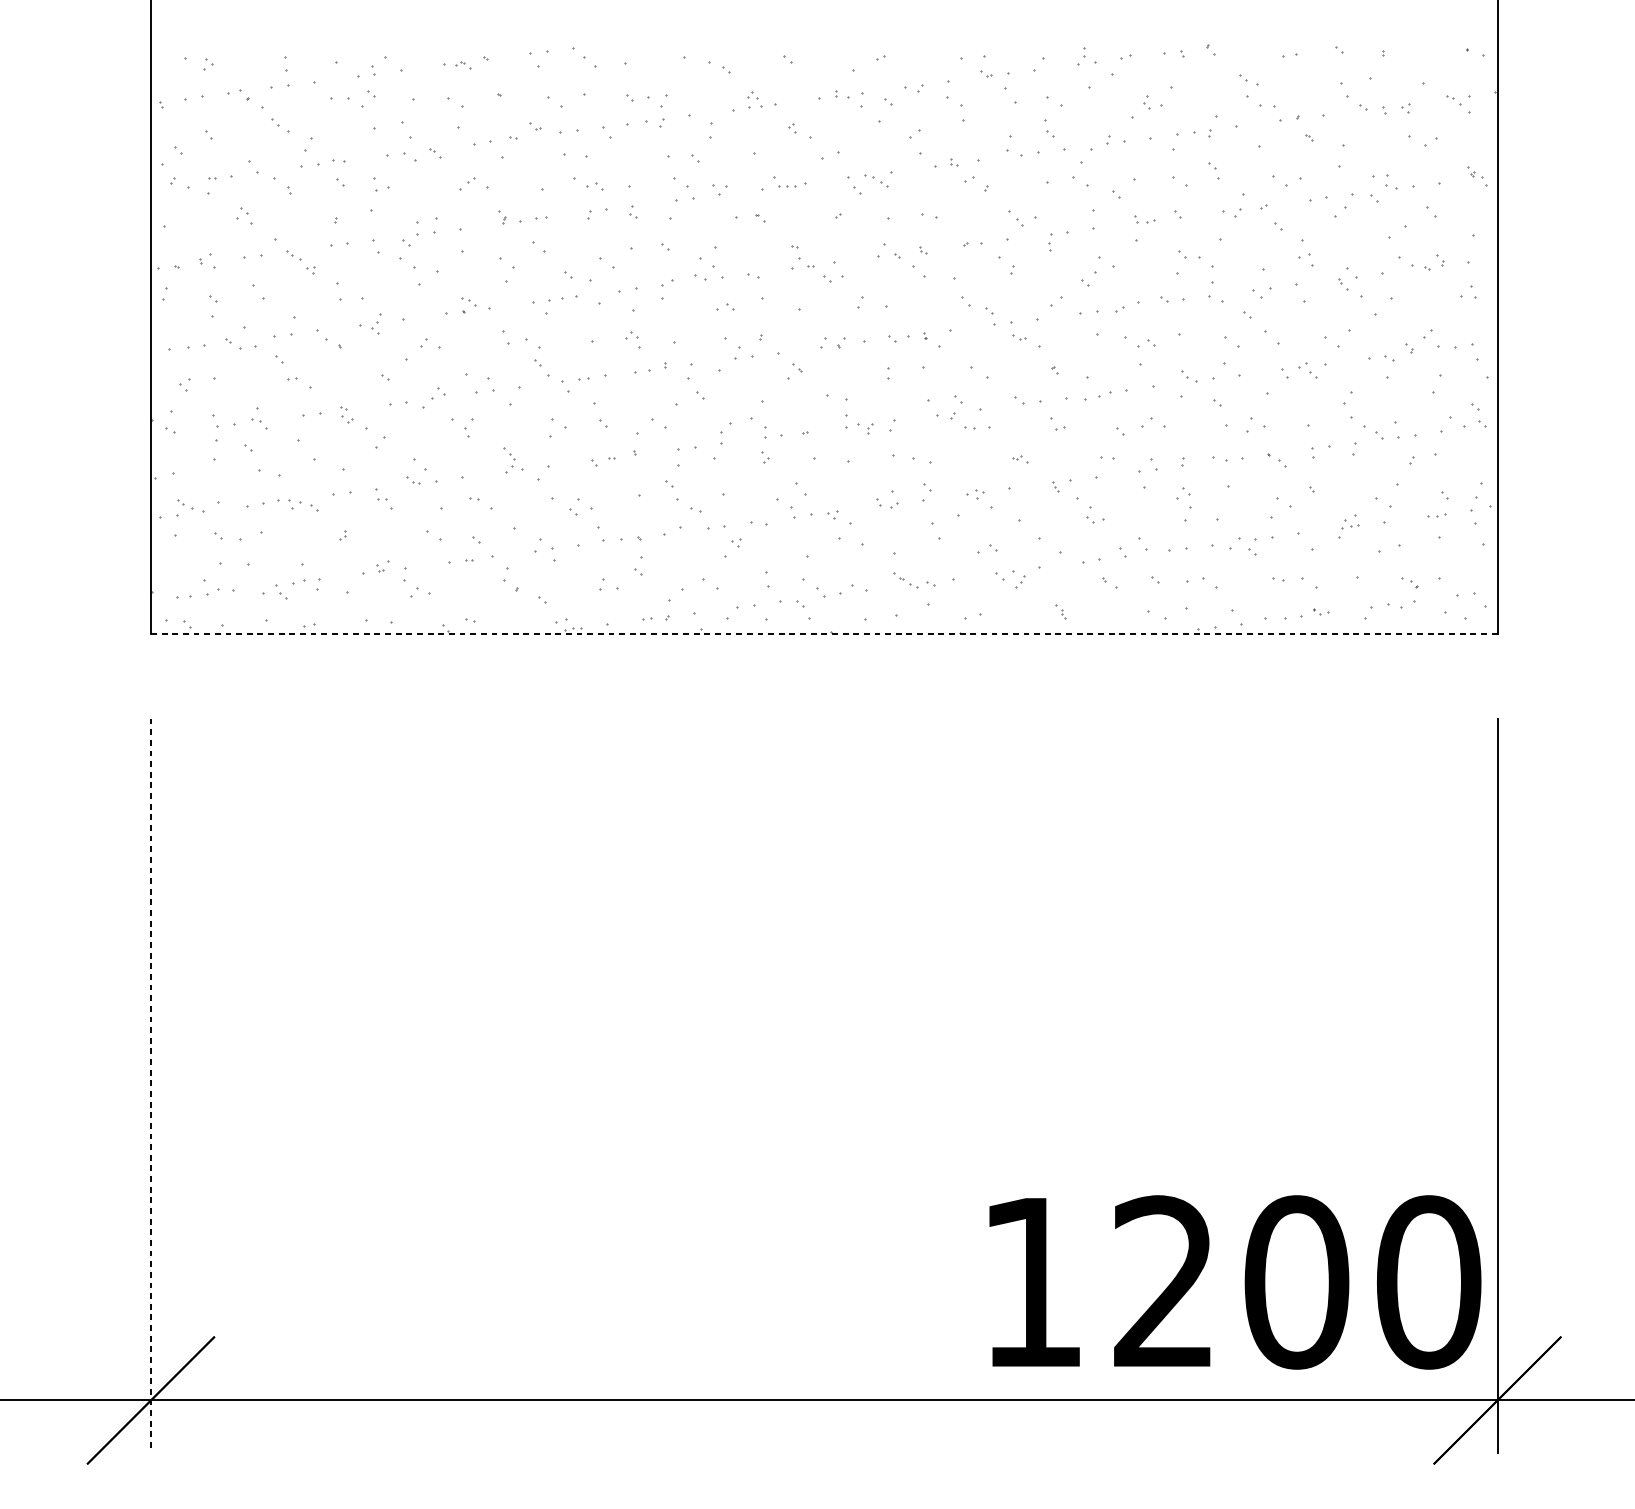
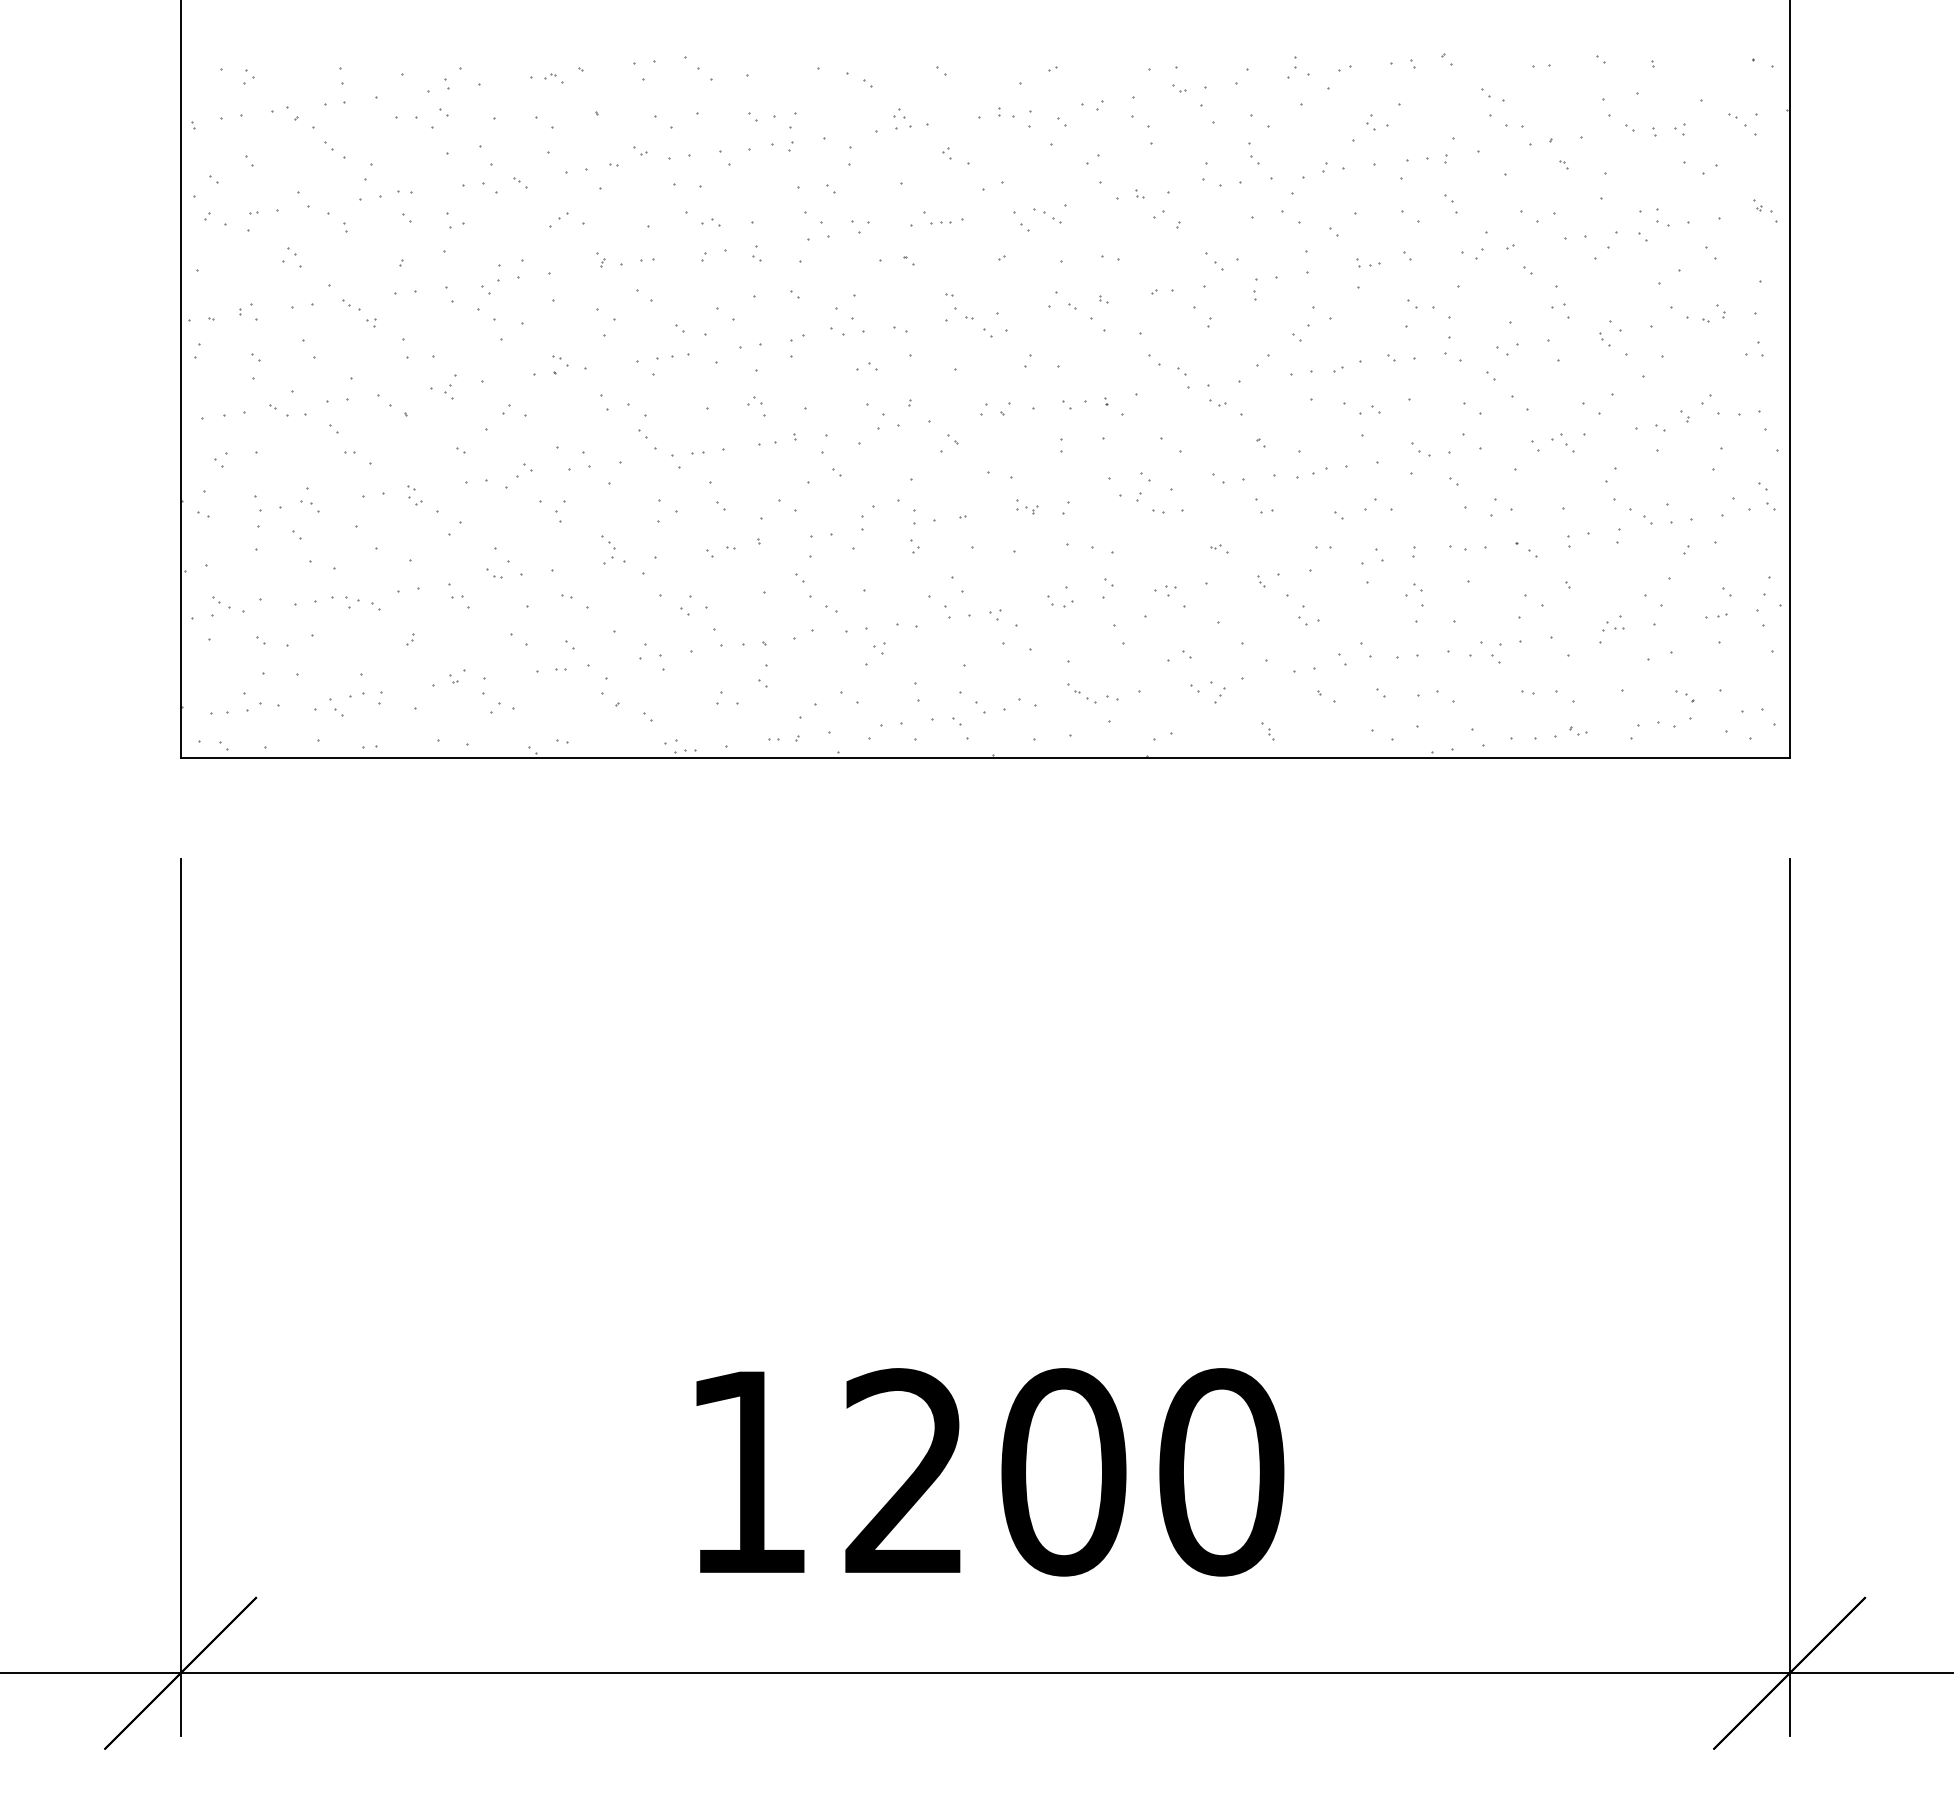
part: (859, 423) -> (1027, 506), size x0.62
line: (823, 634) -> (984, 758), dashed -> solid
line: (150, 1085) -> (180, 1297), dashed -> solid
text: (1235, 1282) -> (990, 1472), moved

